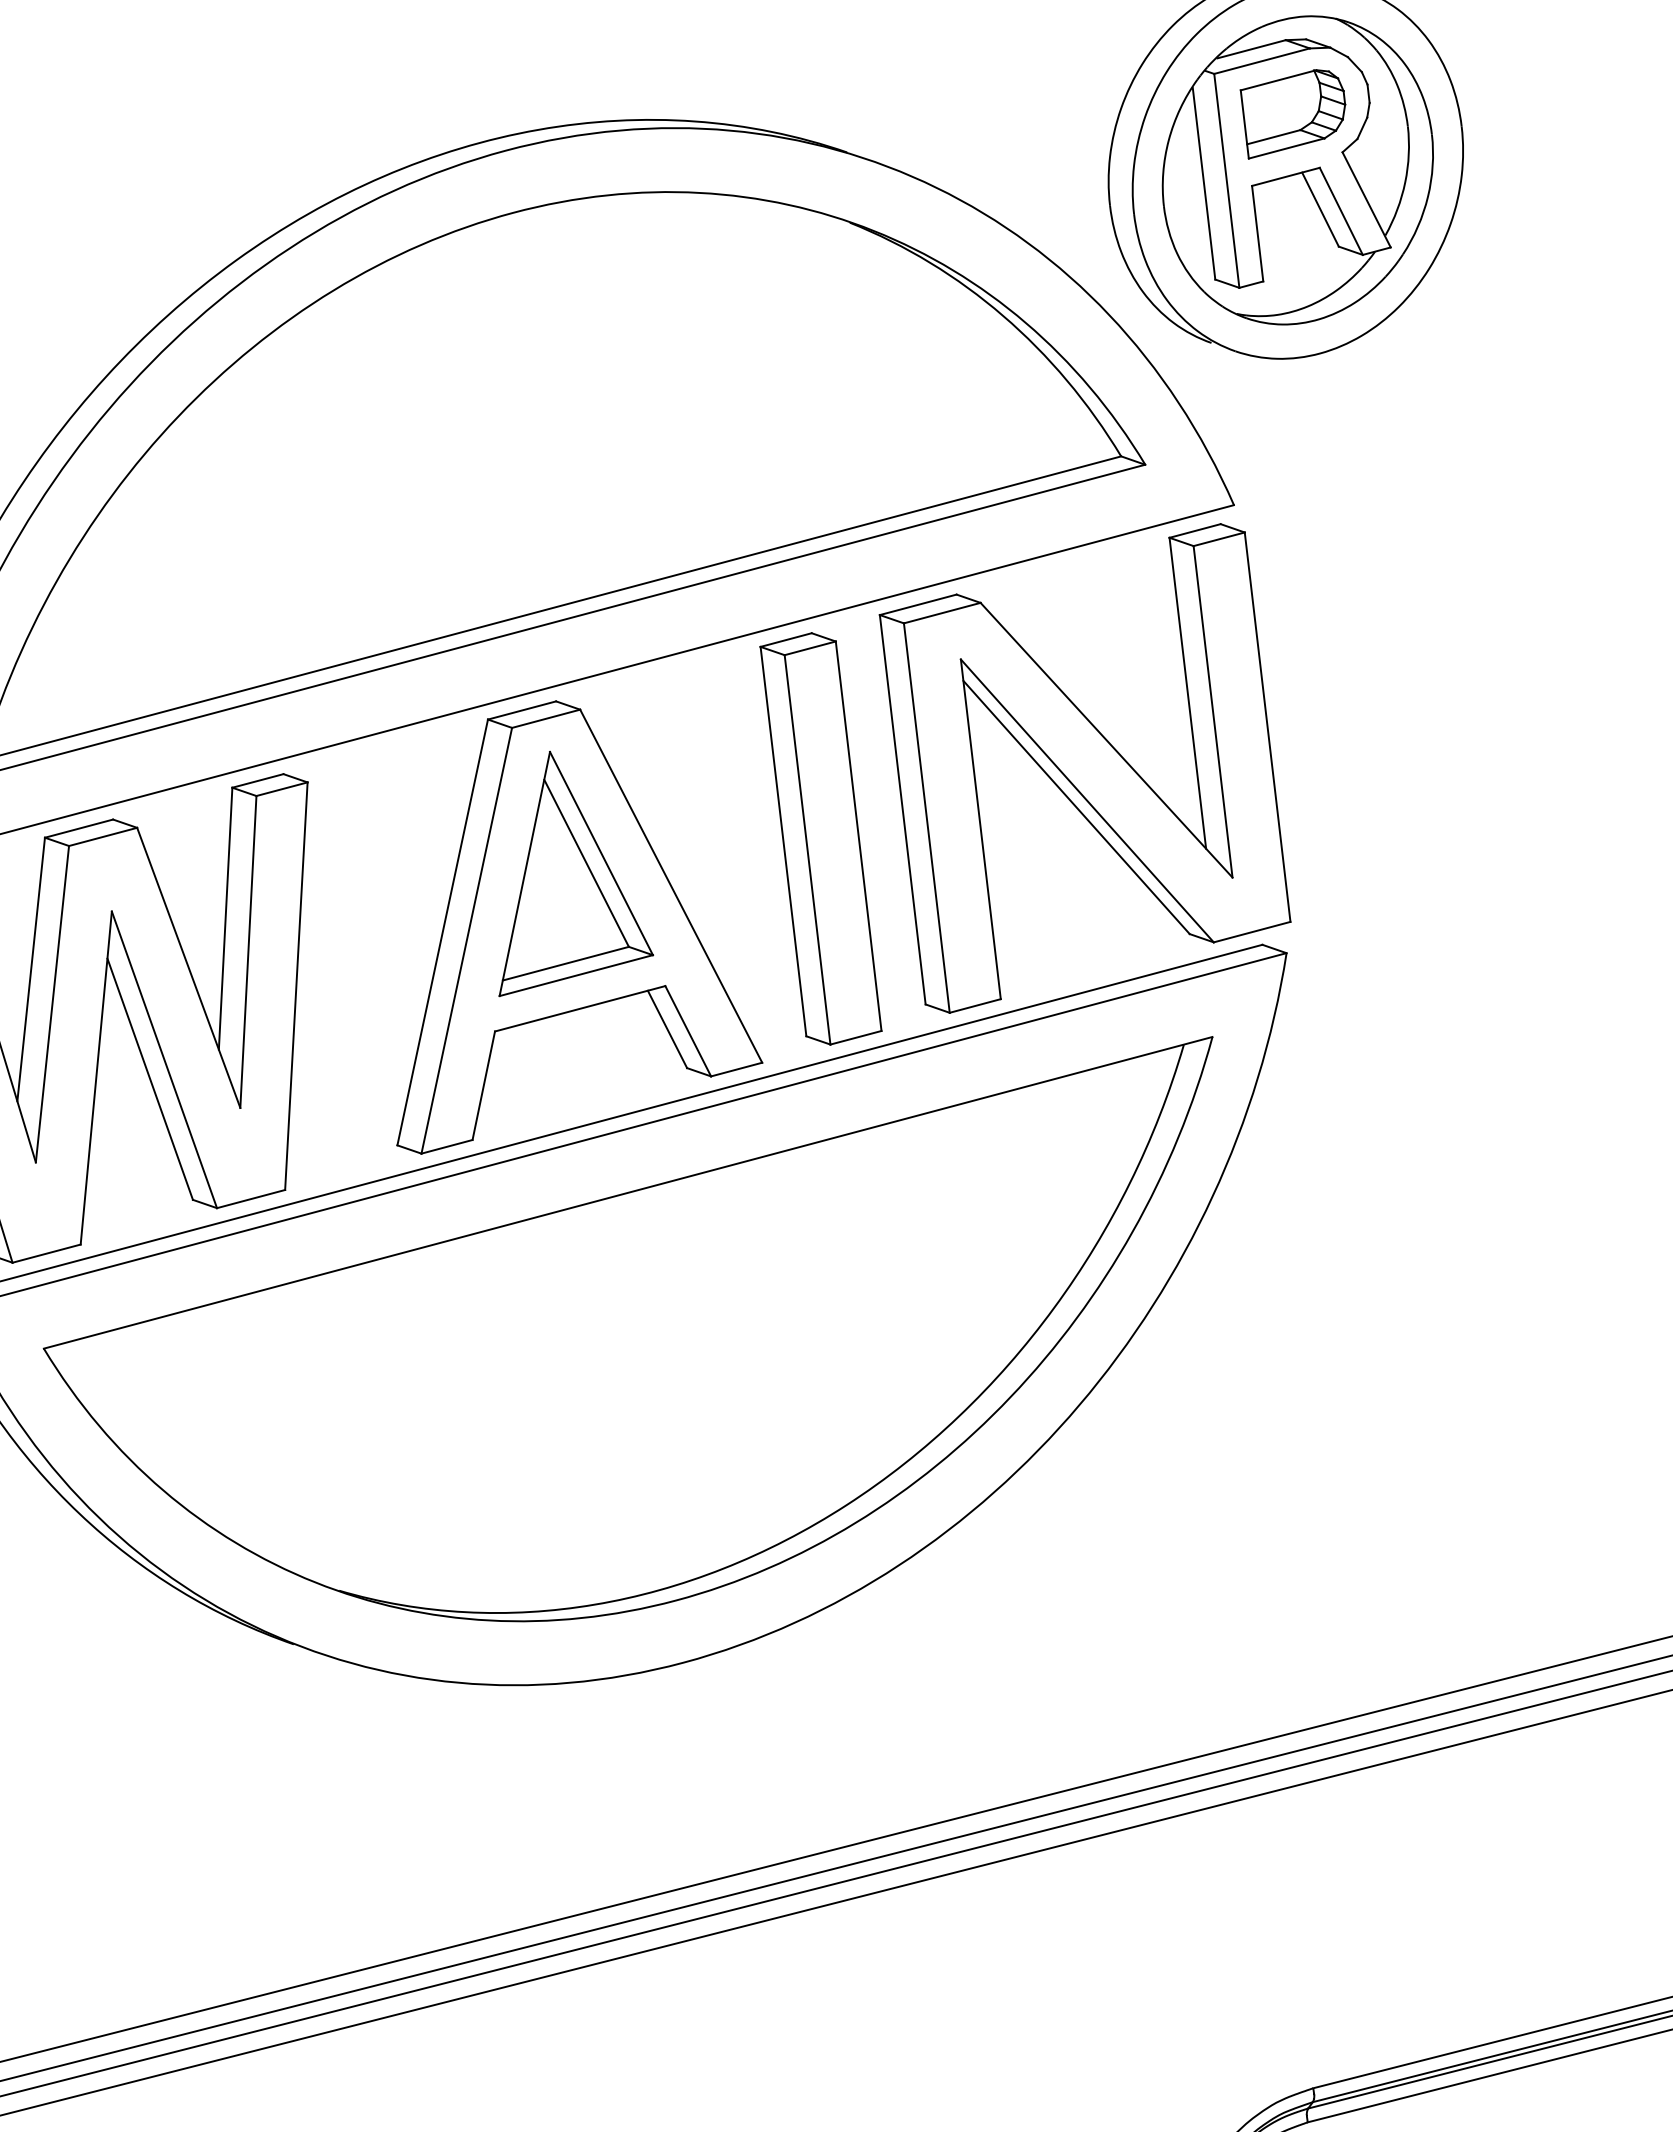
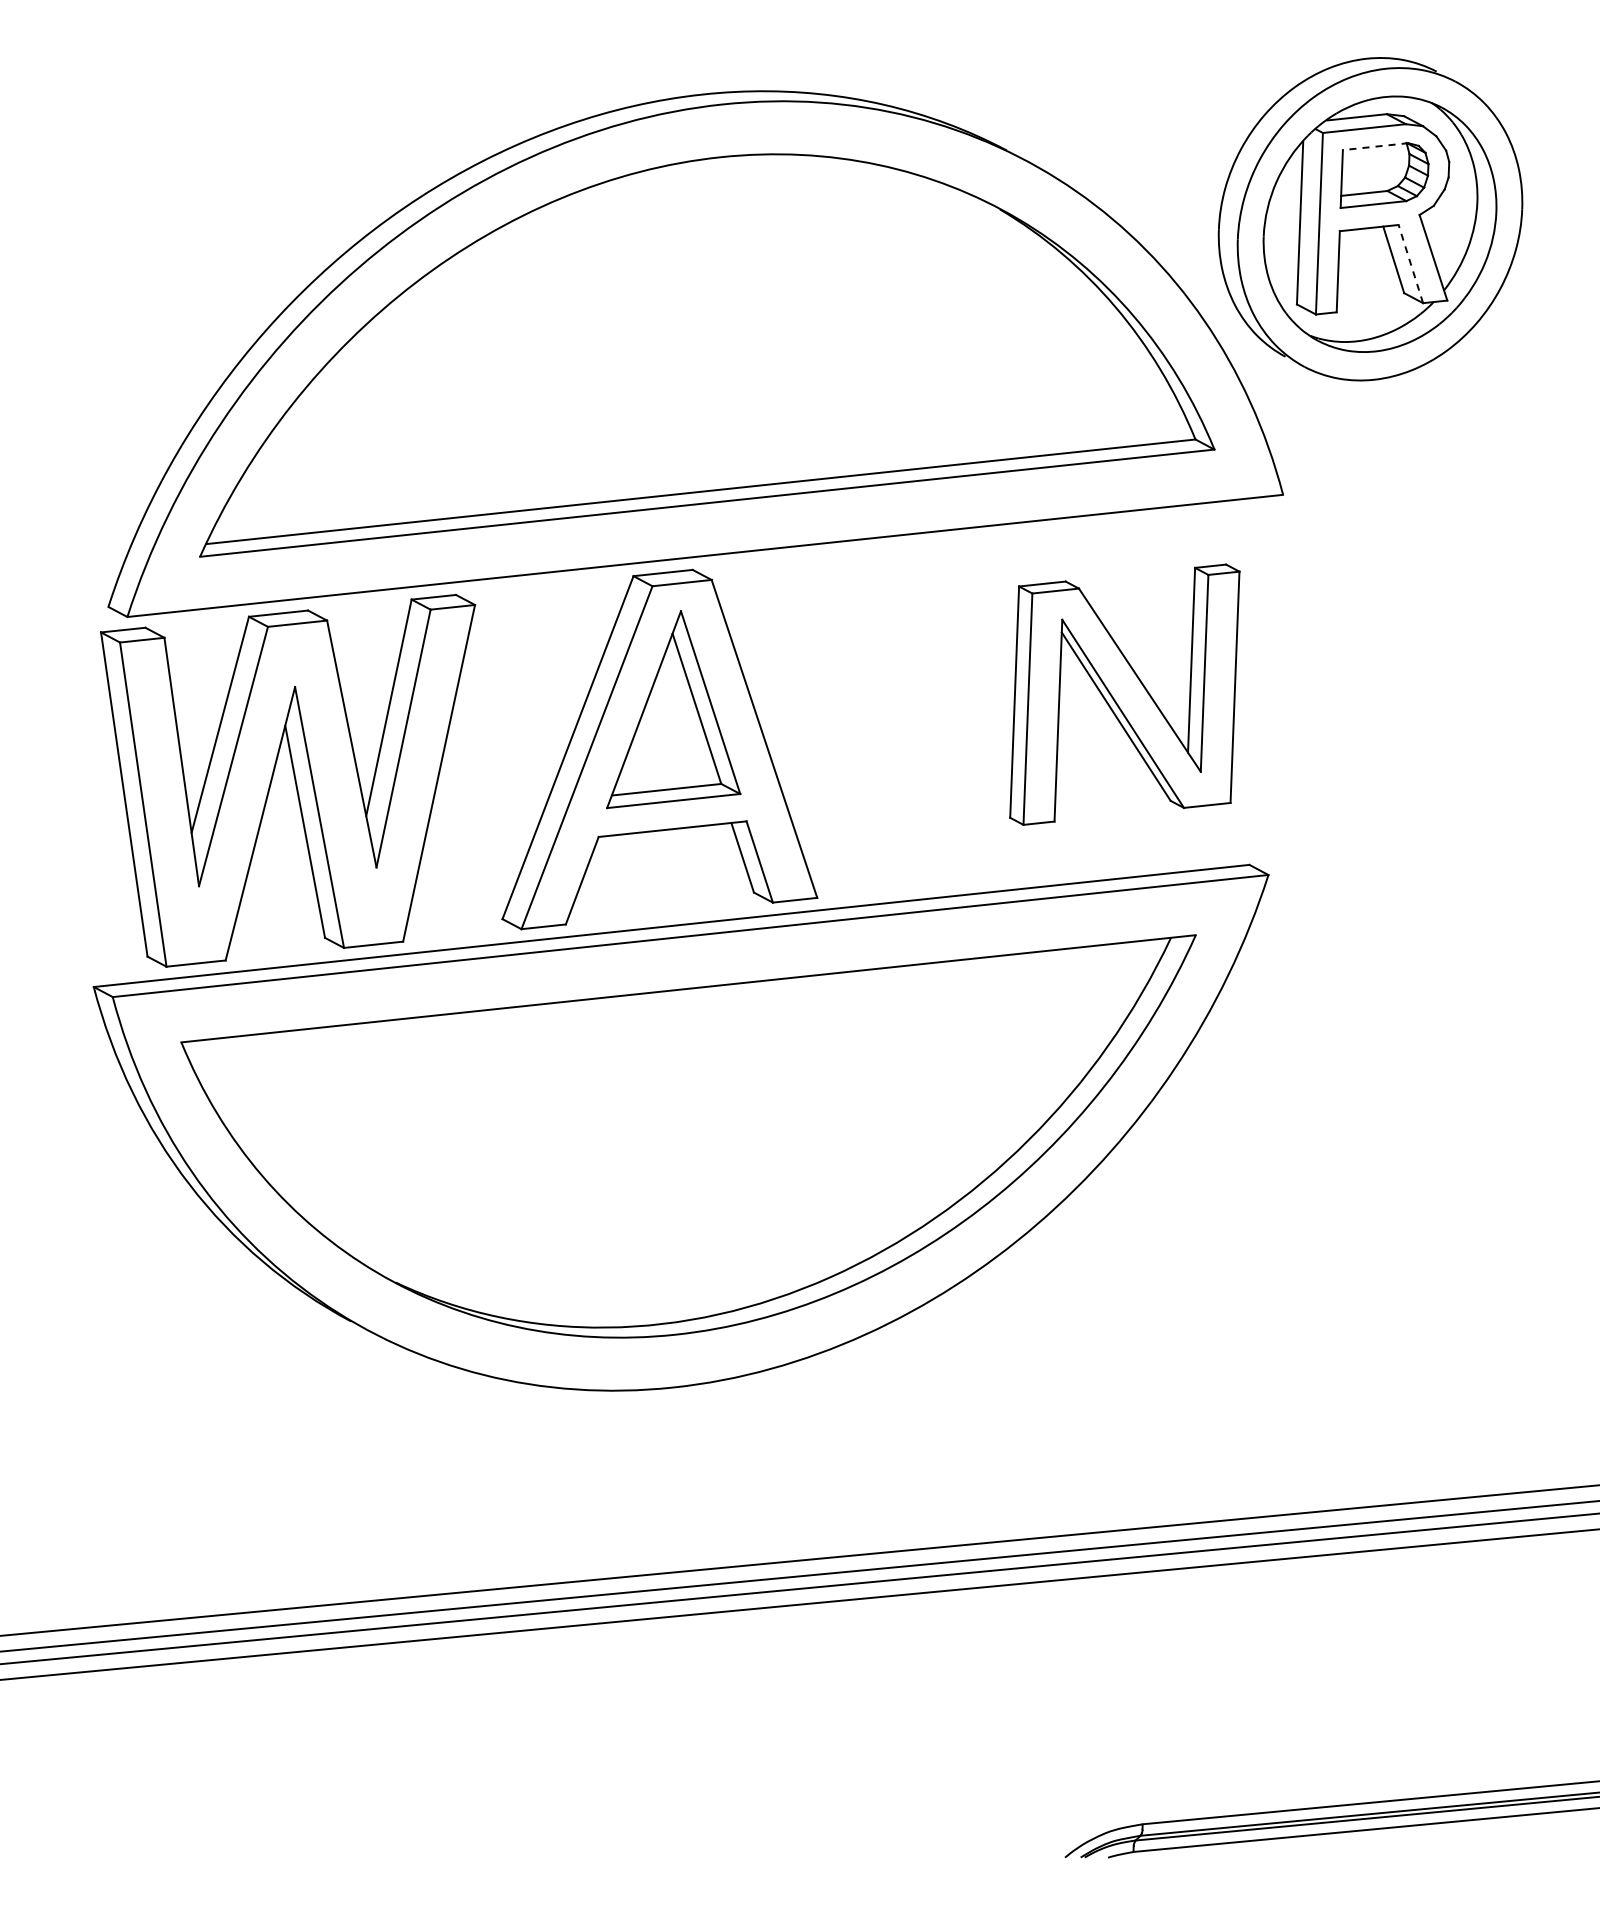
line: (1278, 80) -> (1375, 146), solid -> dashed
line: (1340, 211) -> (1410, 264), solid -> dashed
part: (1084, 768) -> (1124, 694), size x0.7
part: (820, 838) -> (895, 718), removed

